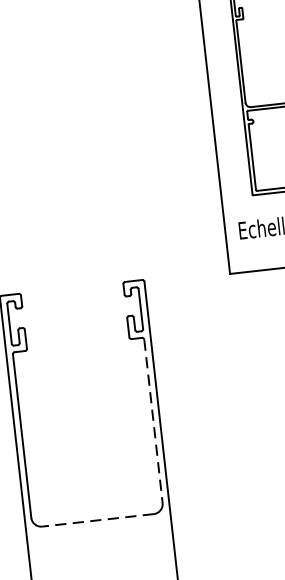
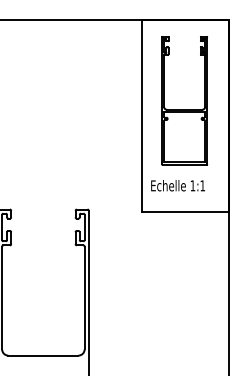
line: (153, 422) -> (84, 298), dashed -> solid
line: (96, 520) -> (42, 355), dashed -> solid

